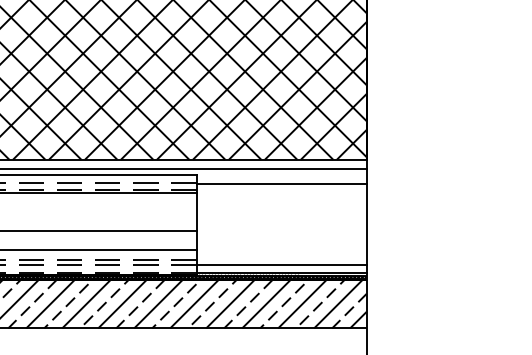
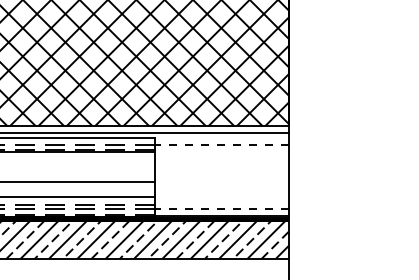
line: (281, 183) -> (221, 144), solid -> dashed
line: (281, 265) -> (221, 209), solid -> dashed

